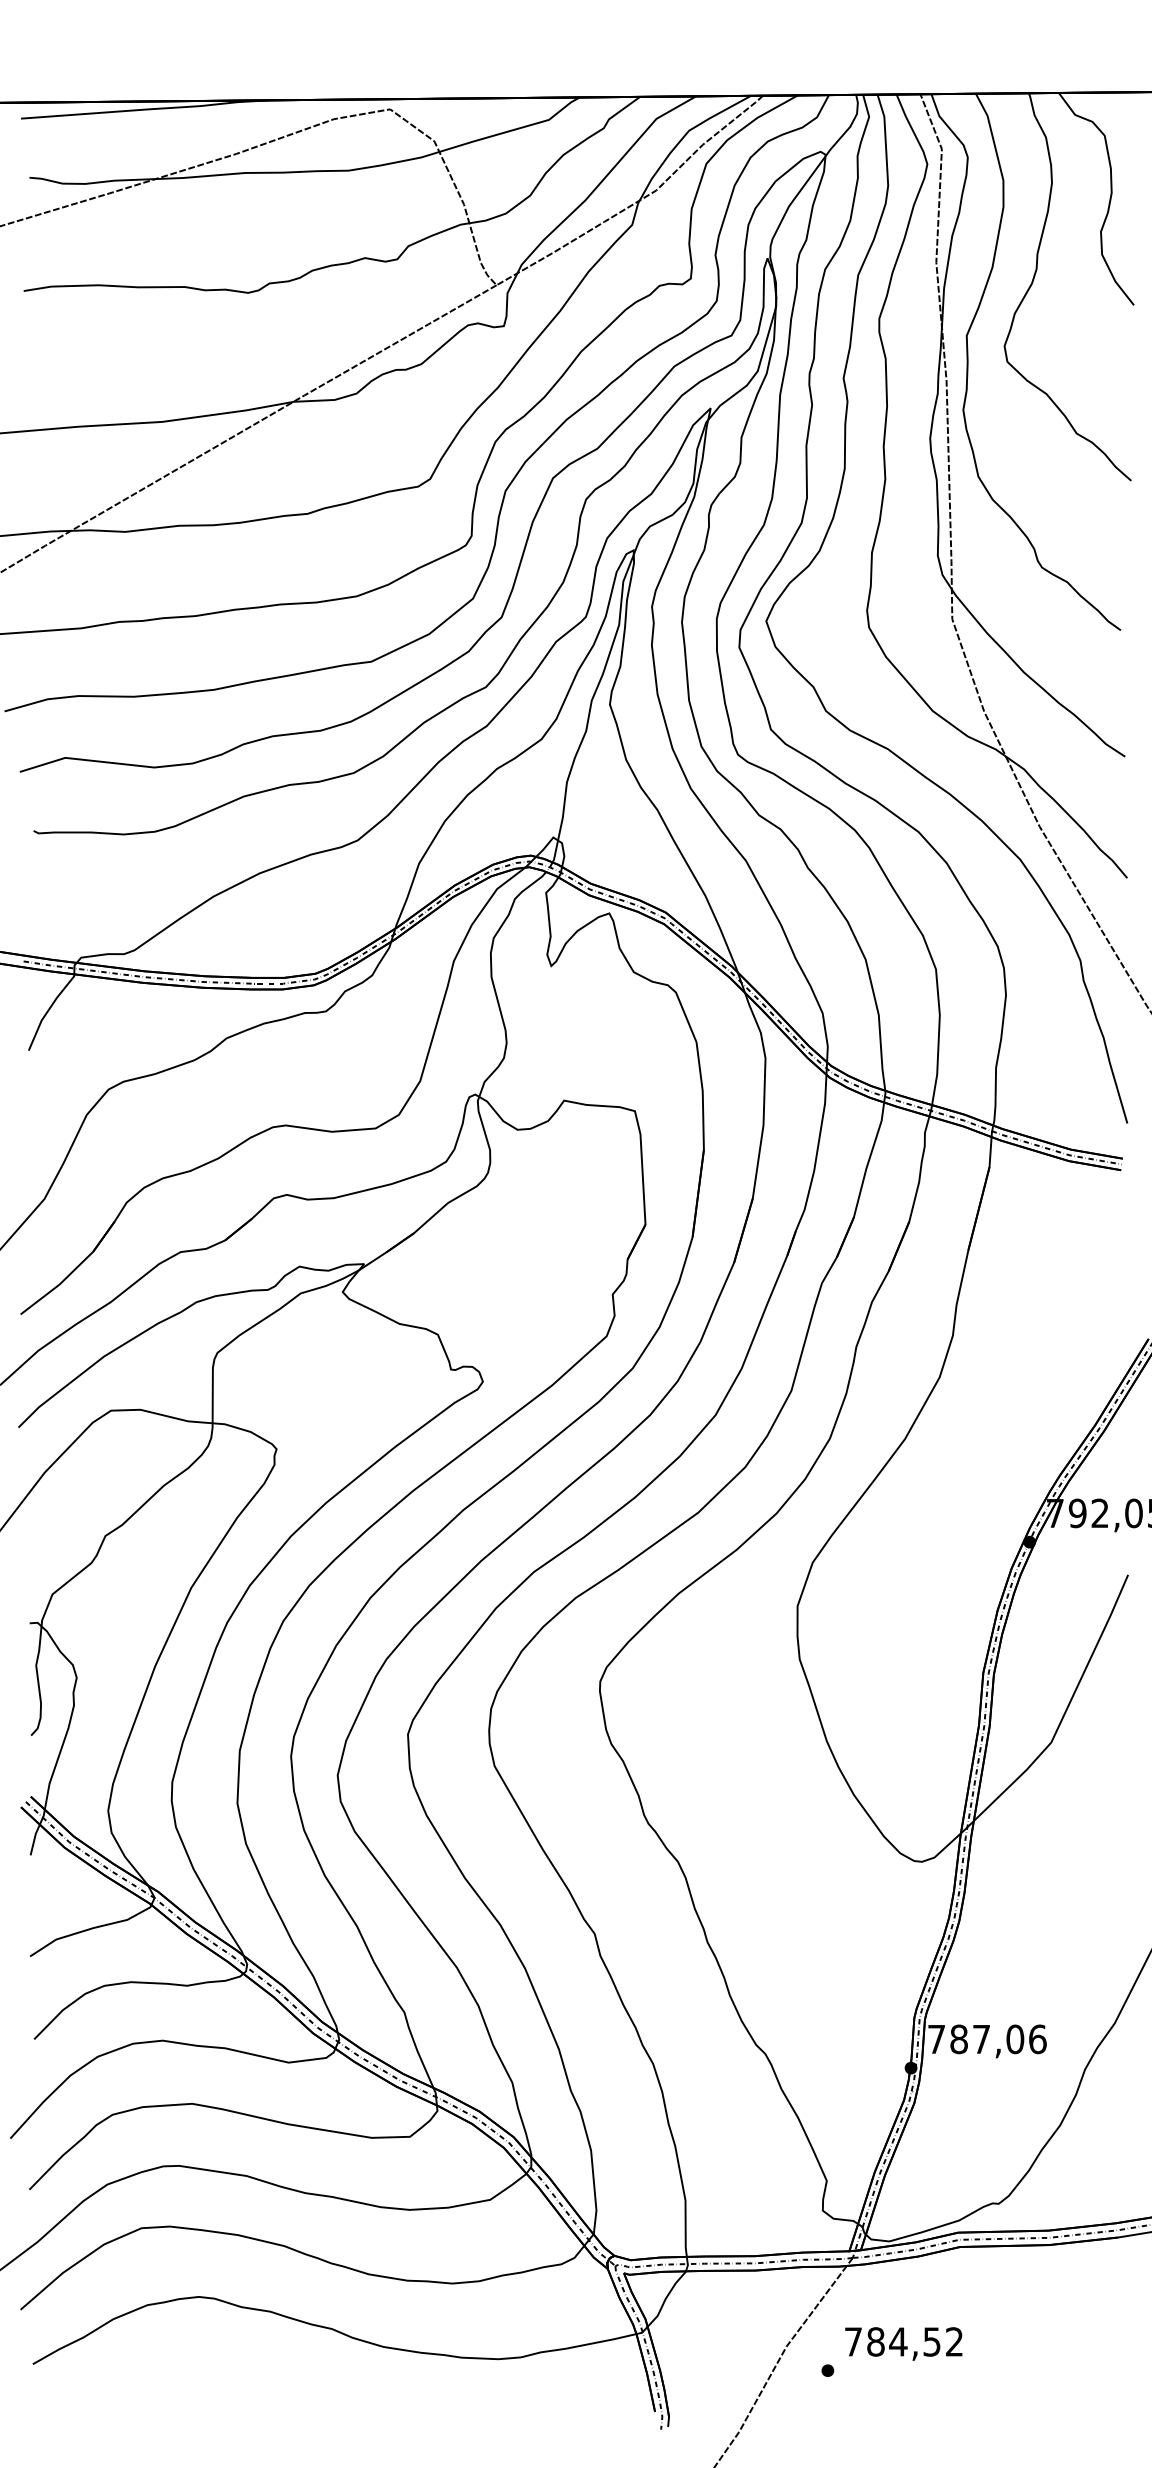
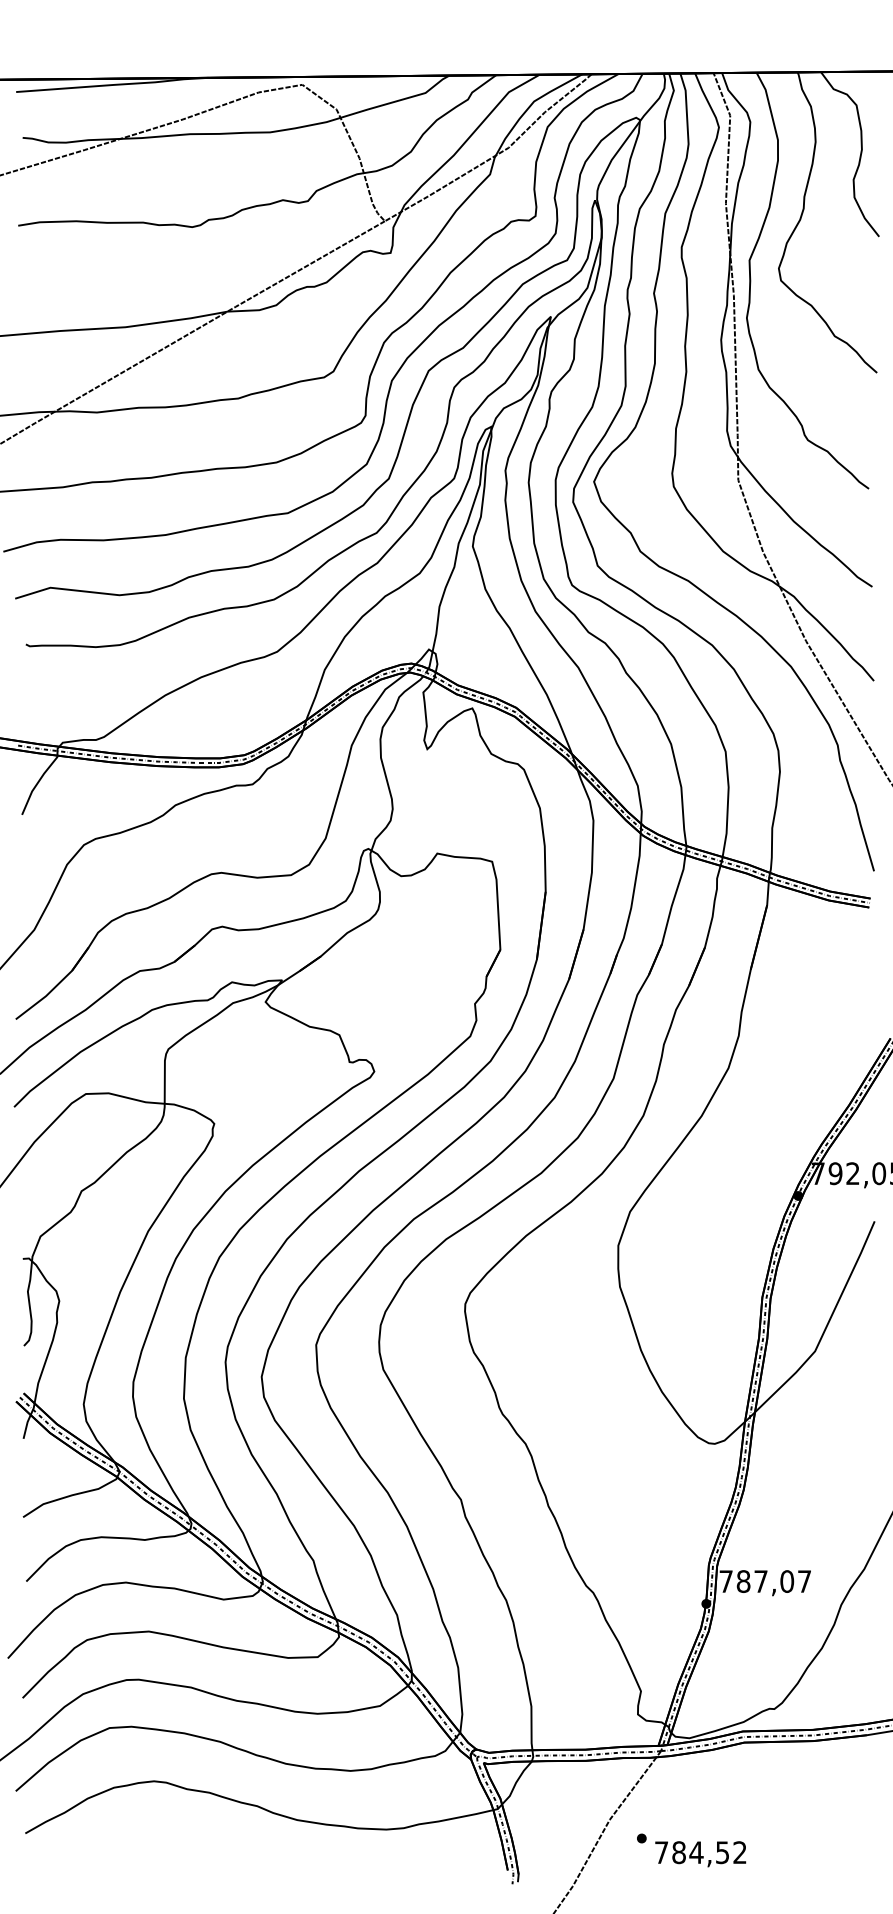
text: (1037, 2039) -> (804, 1581), 787,06 -> 787,07
text: (903, 2343) -> (700, 1853), moved

